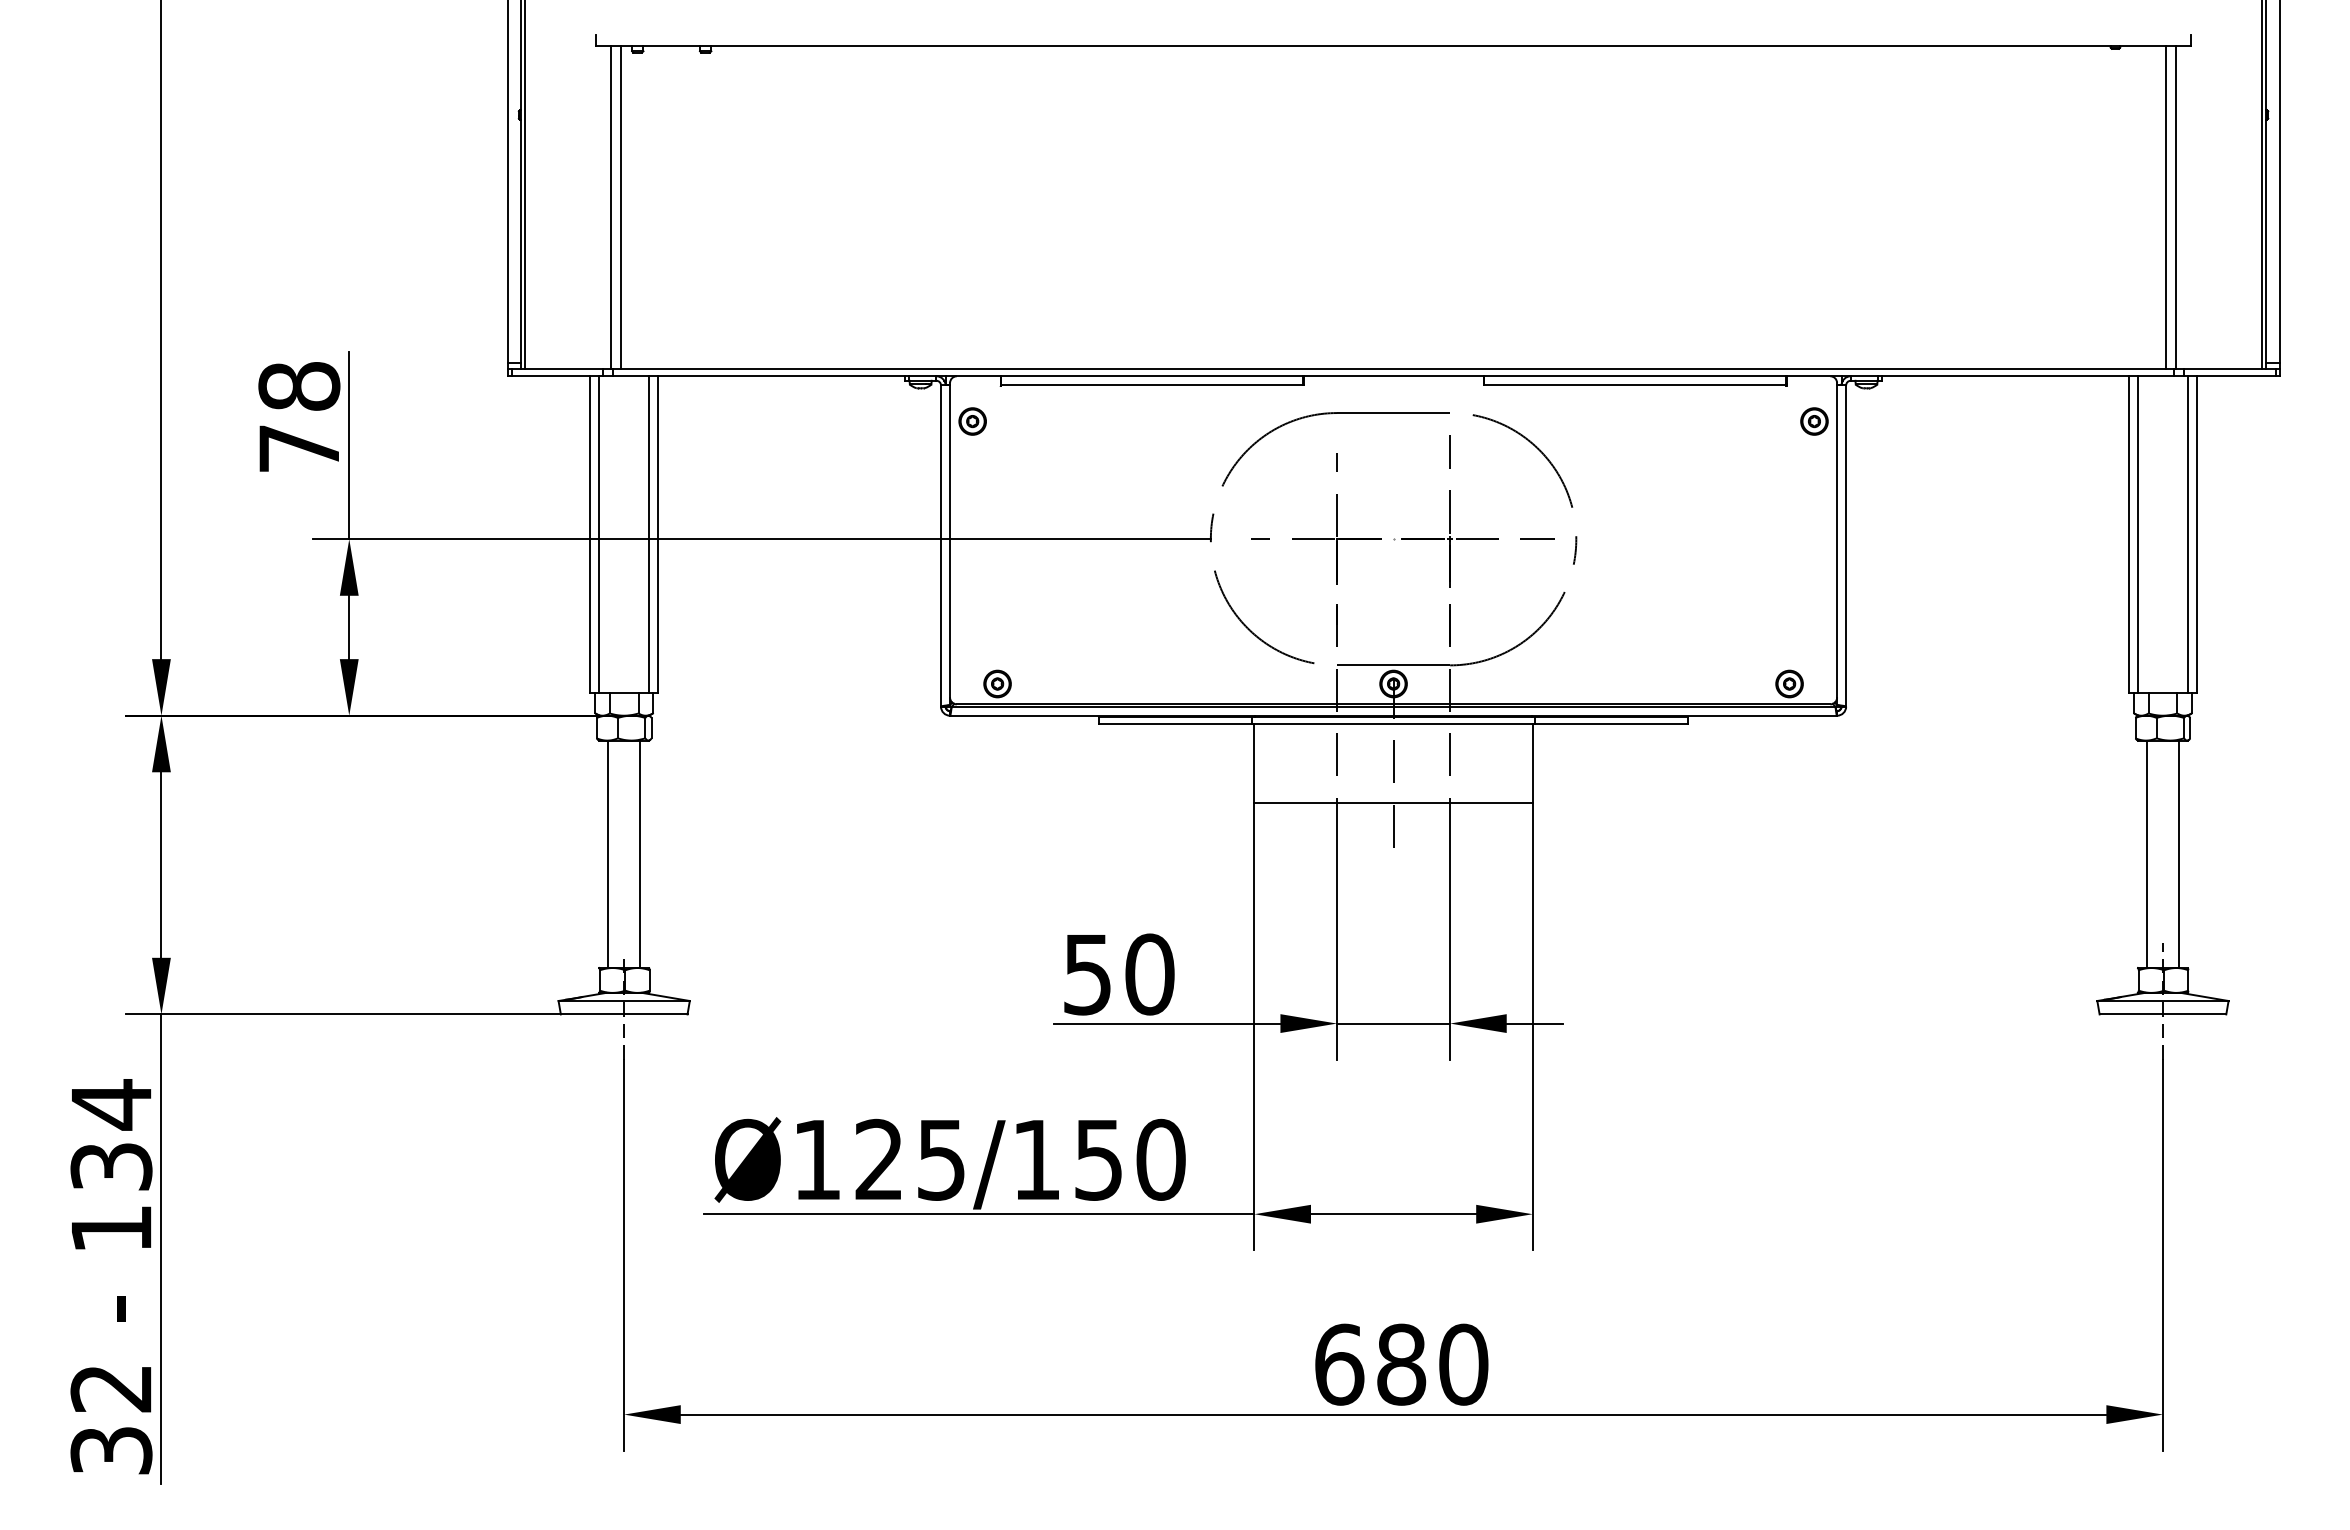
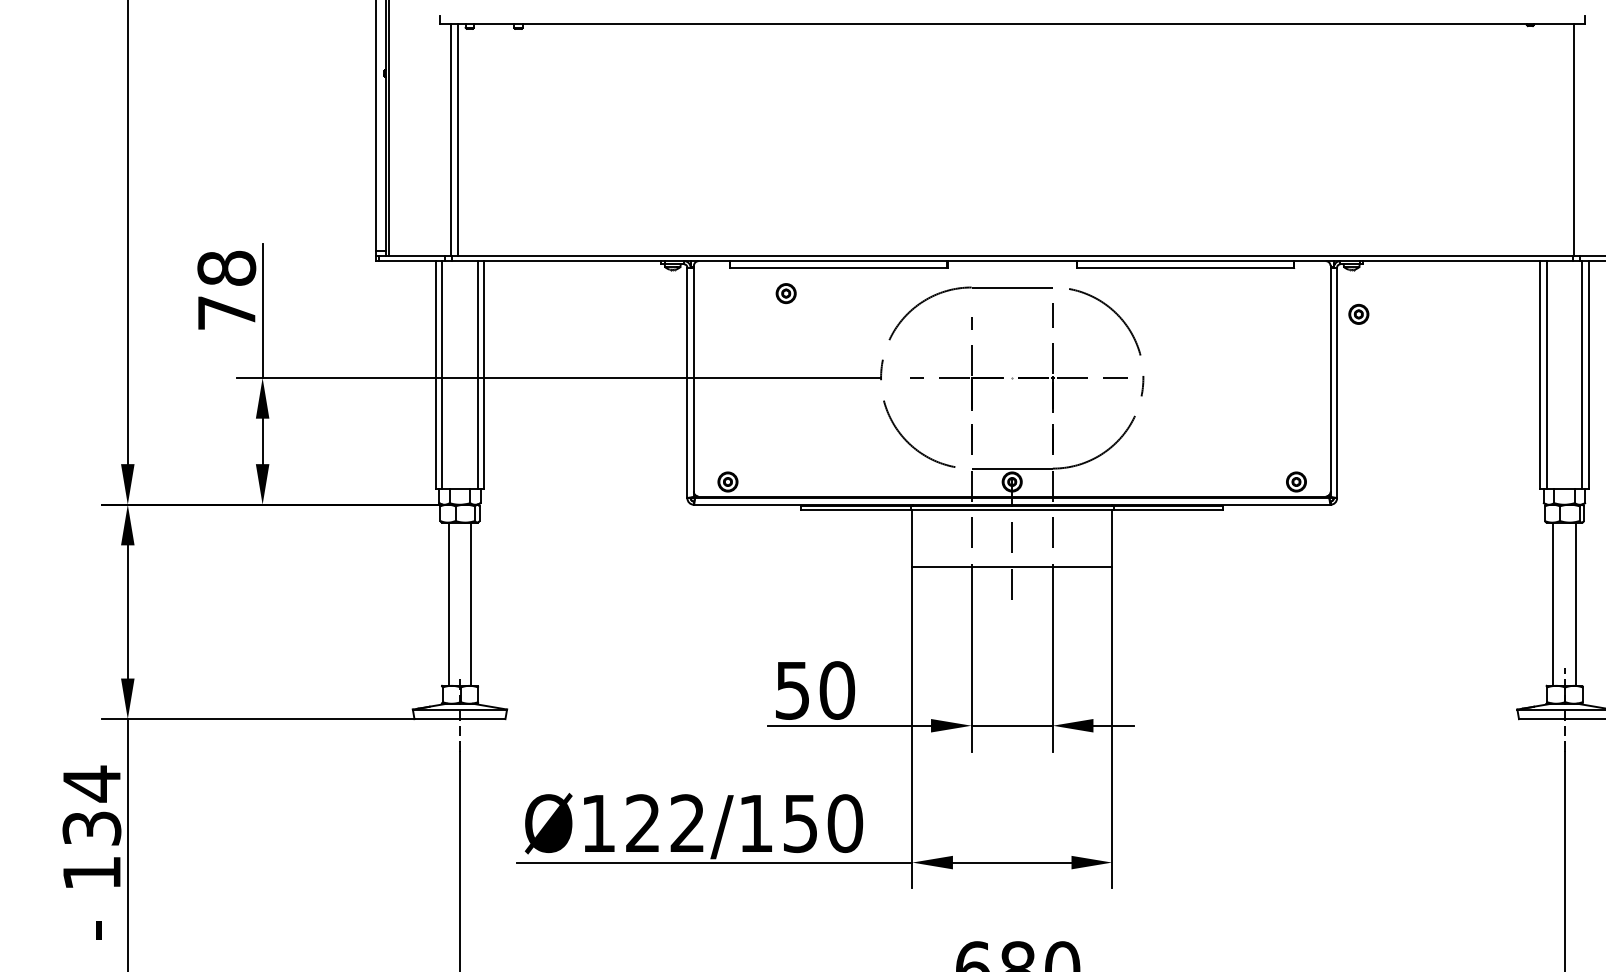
line: (2166, 207) -> (1567, 139), removed
part: (972, 421) -> (786, 293), moved
part: (1814, 421) -> (1358, 314), moved
text: (940, 1159) -> (687, 823), Ø125/150 -> Ø122/150

